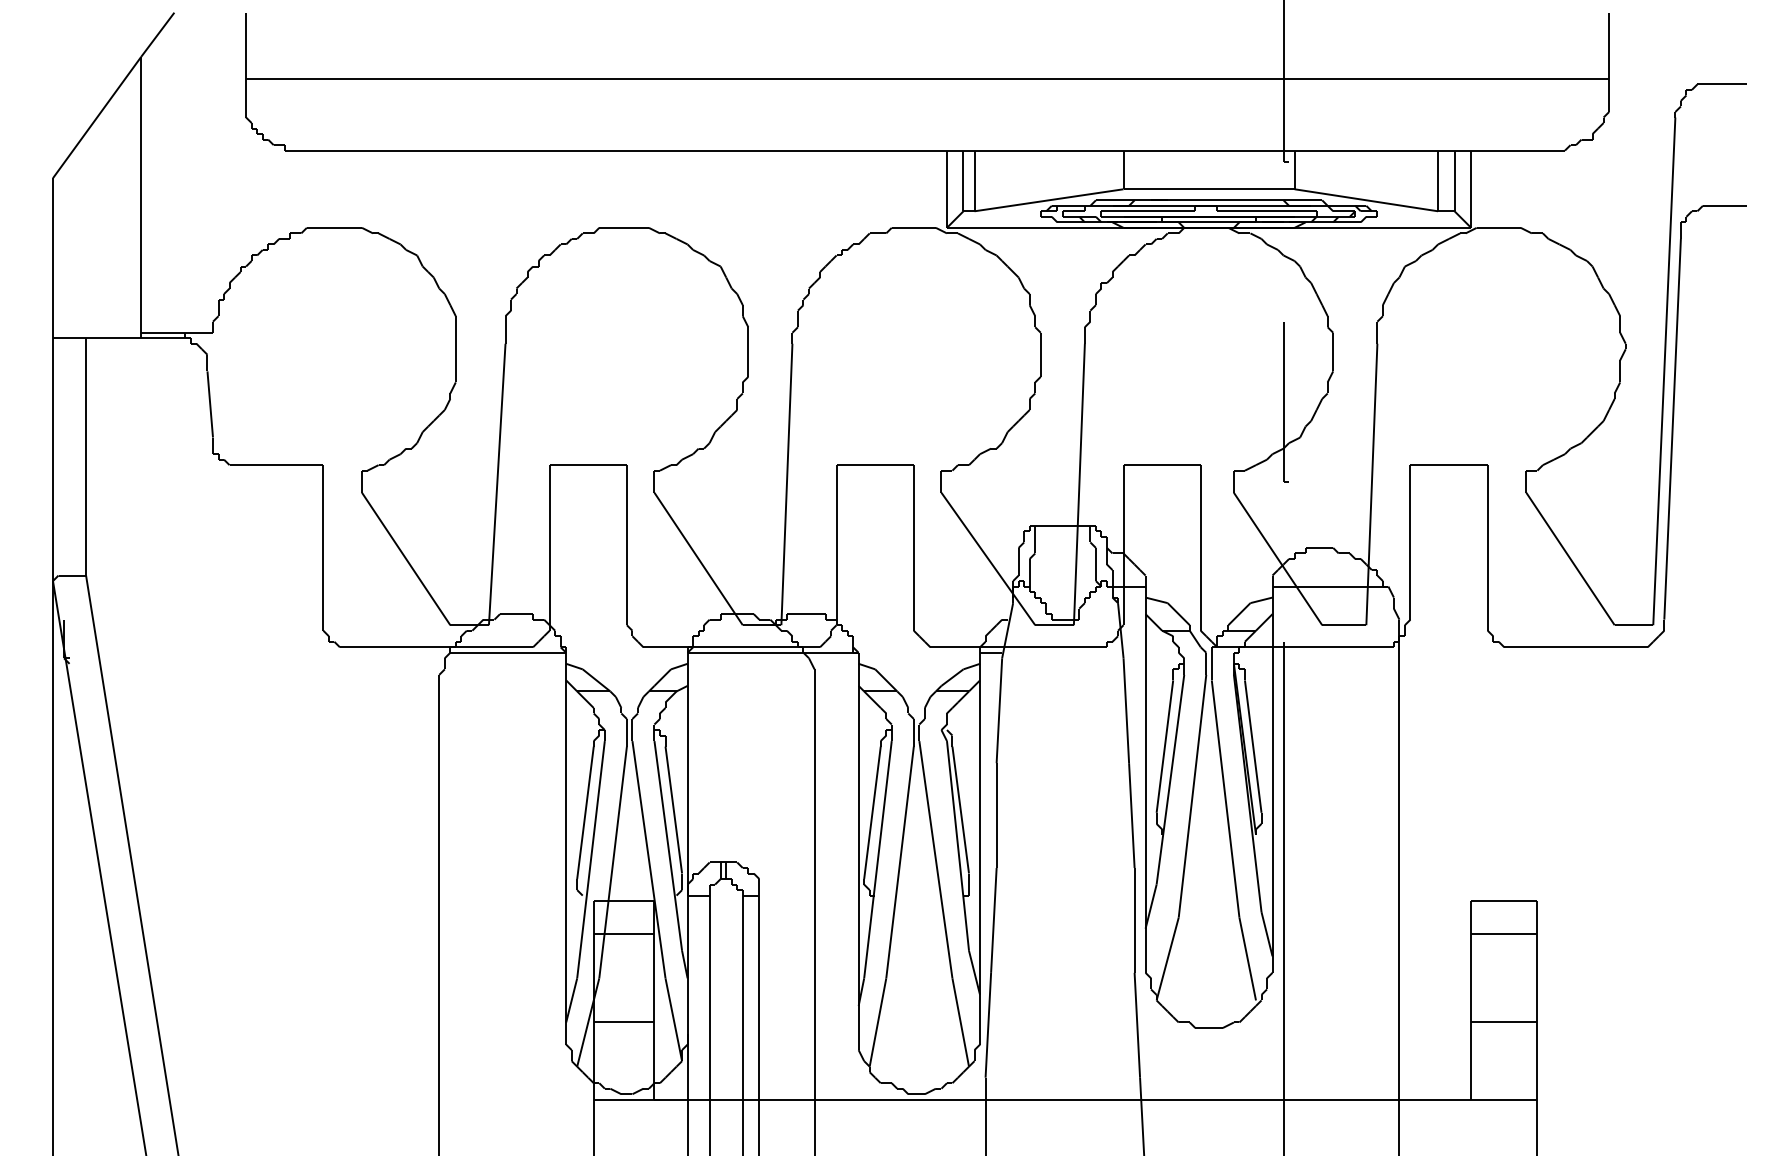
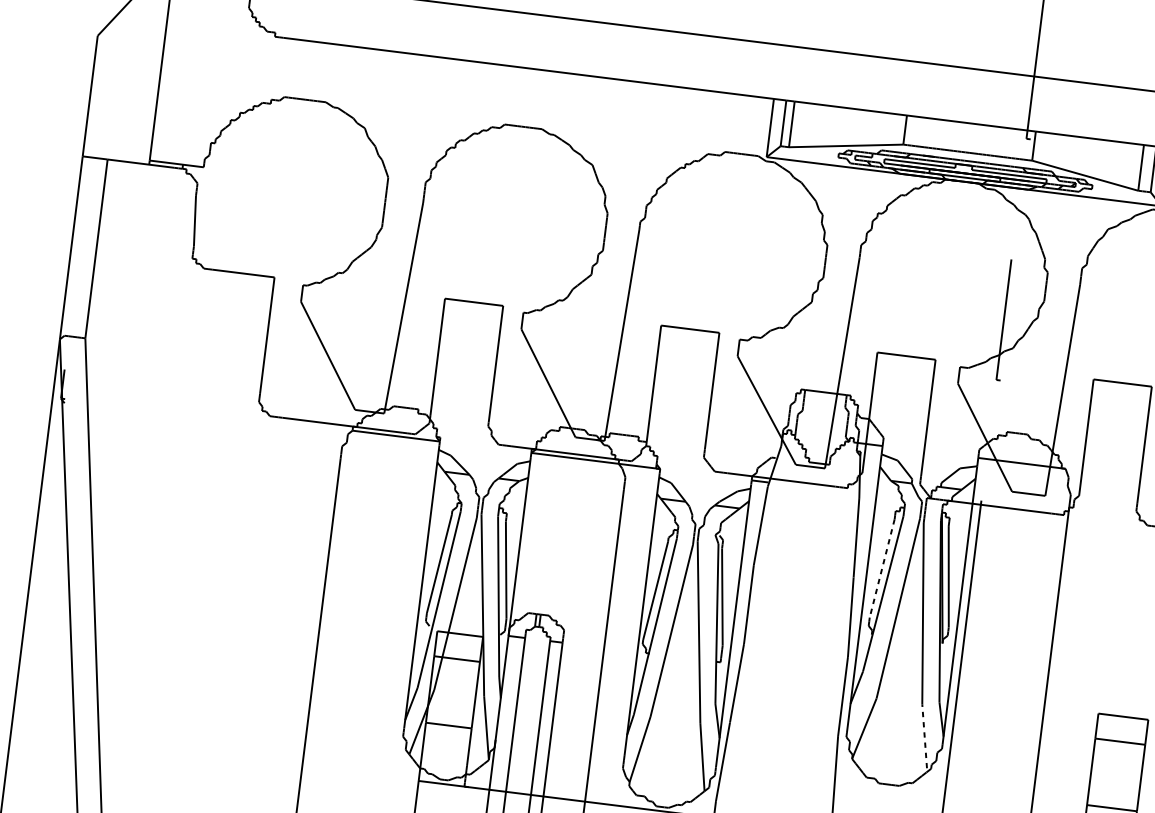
line: (1164, 746) -> (881, 568), solid -> dashed
line: (1247, 958) -> (924, 735), solid -> dashed

